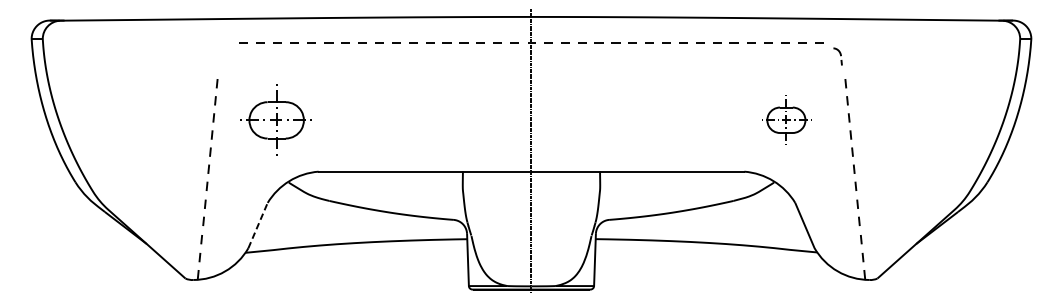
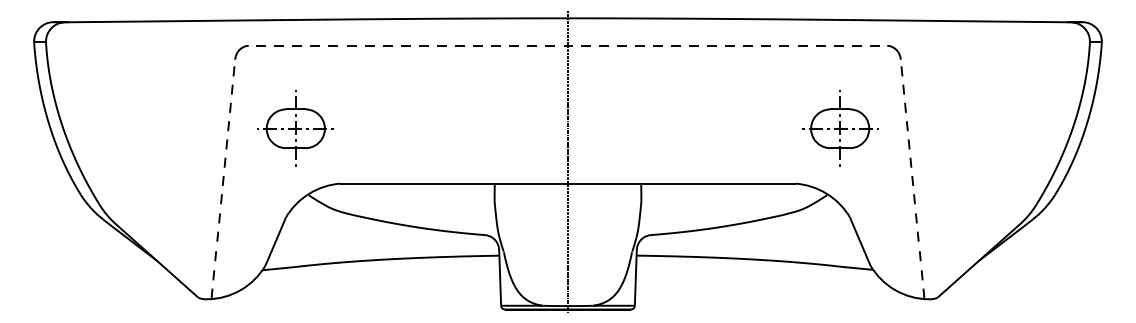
part: (224, 56) -> (240, 60), added
part: (838, 56) -> (895, 60), size x1.67
part: (786, 120) -> (840, 128), size x1.43
line: (258, 224) -> (276, 240), dashed -> solid

